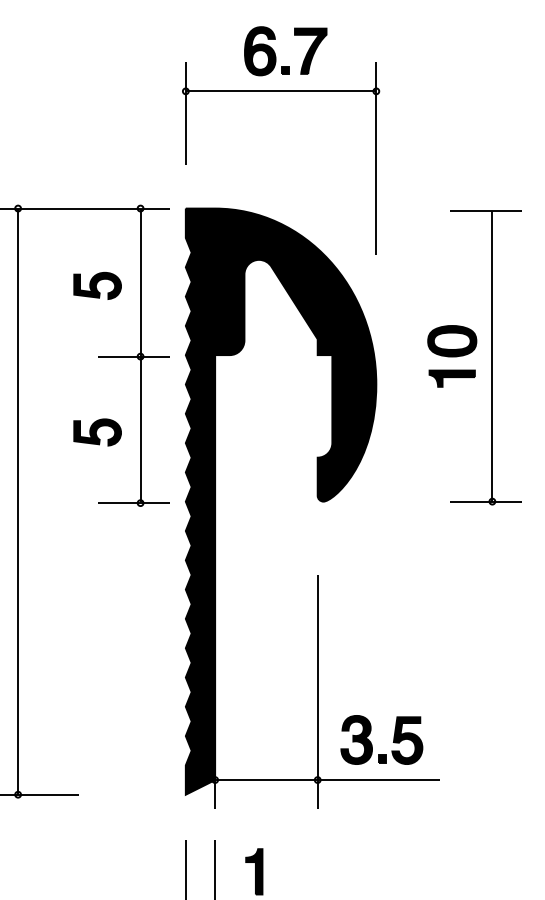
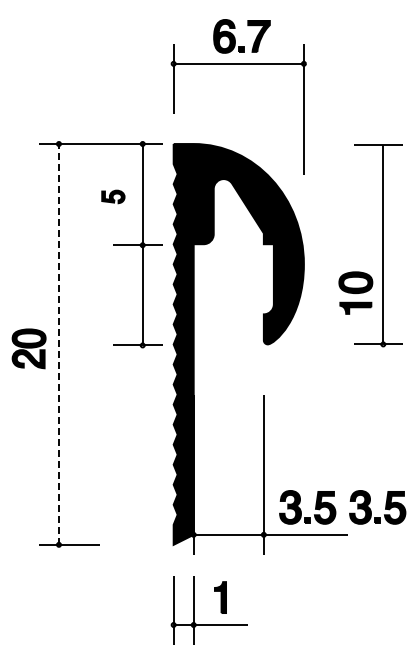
part: (97, 285) -> (113, 196), size x0.7
part: (451, 355) -> (355, 292), moved
part: (97, 431) -> (113, 296), removed
line: (17, 500) -> (58, 343), solid -> dashed
part: (475, 744) -> (371, 510), added

